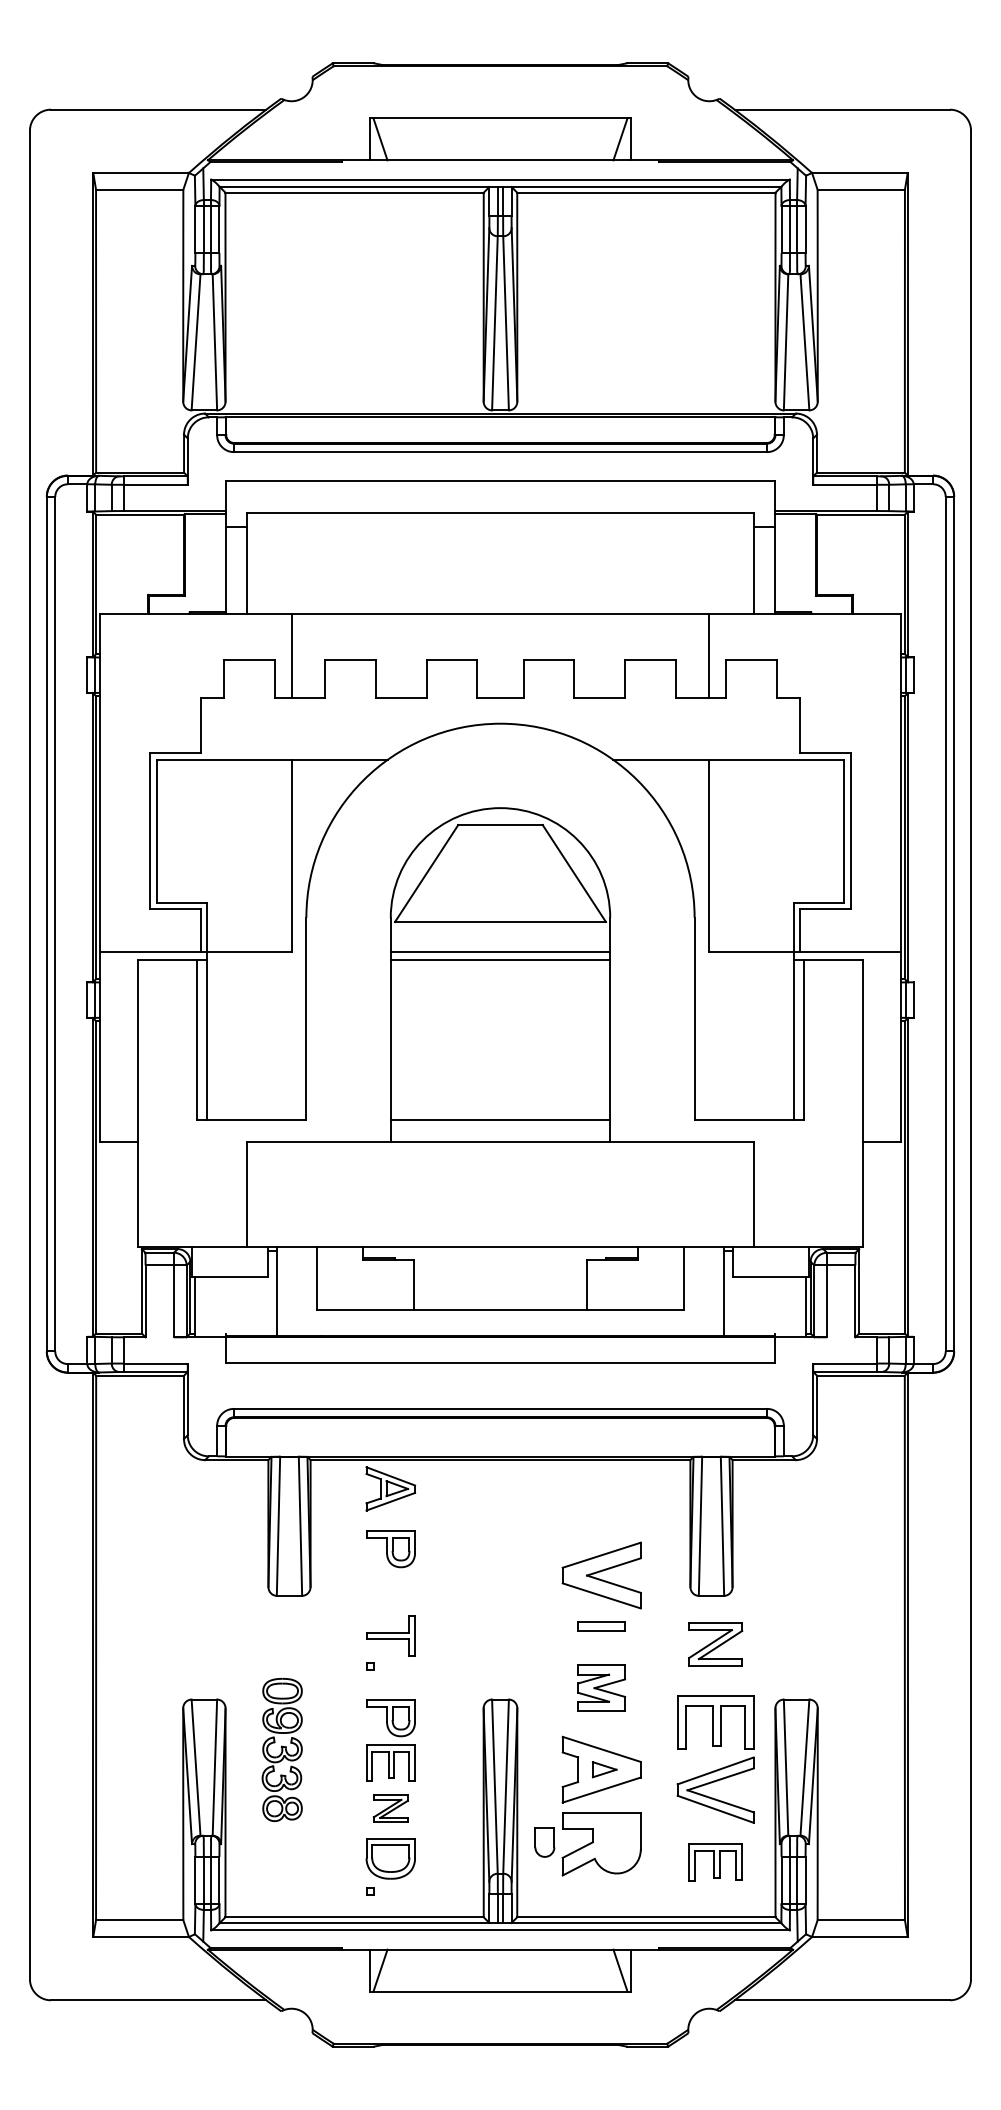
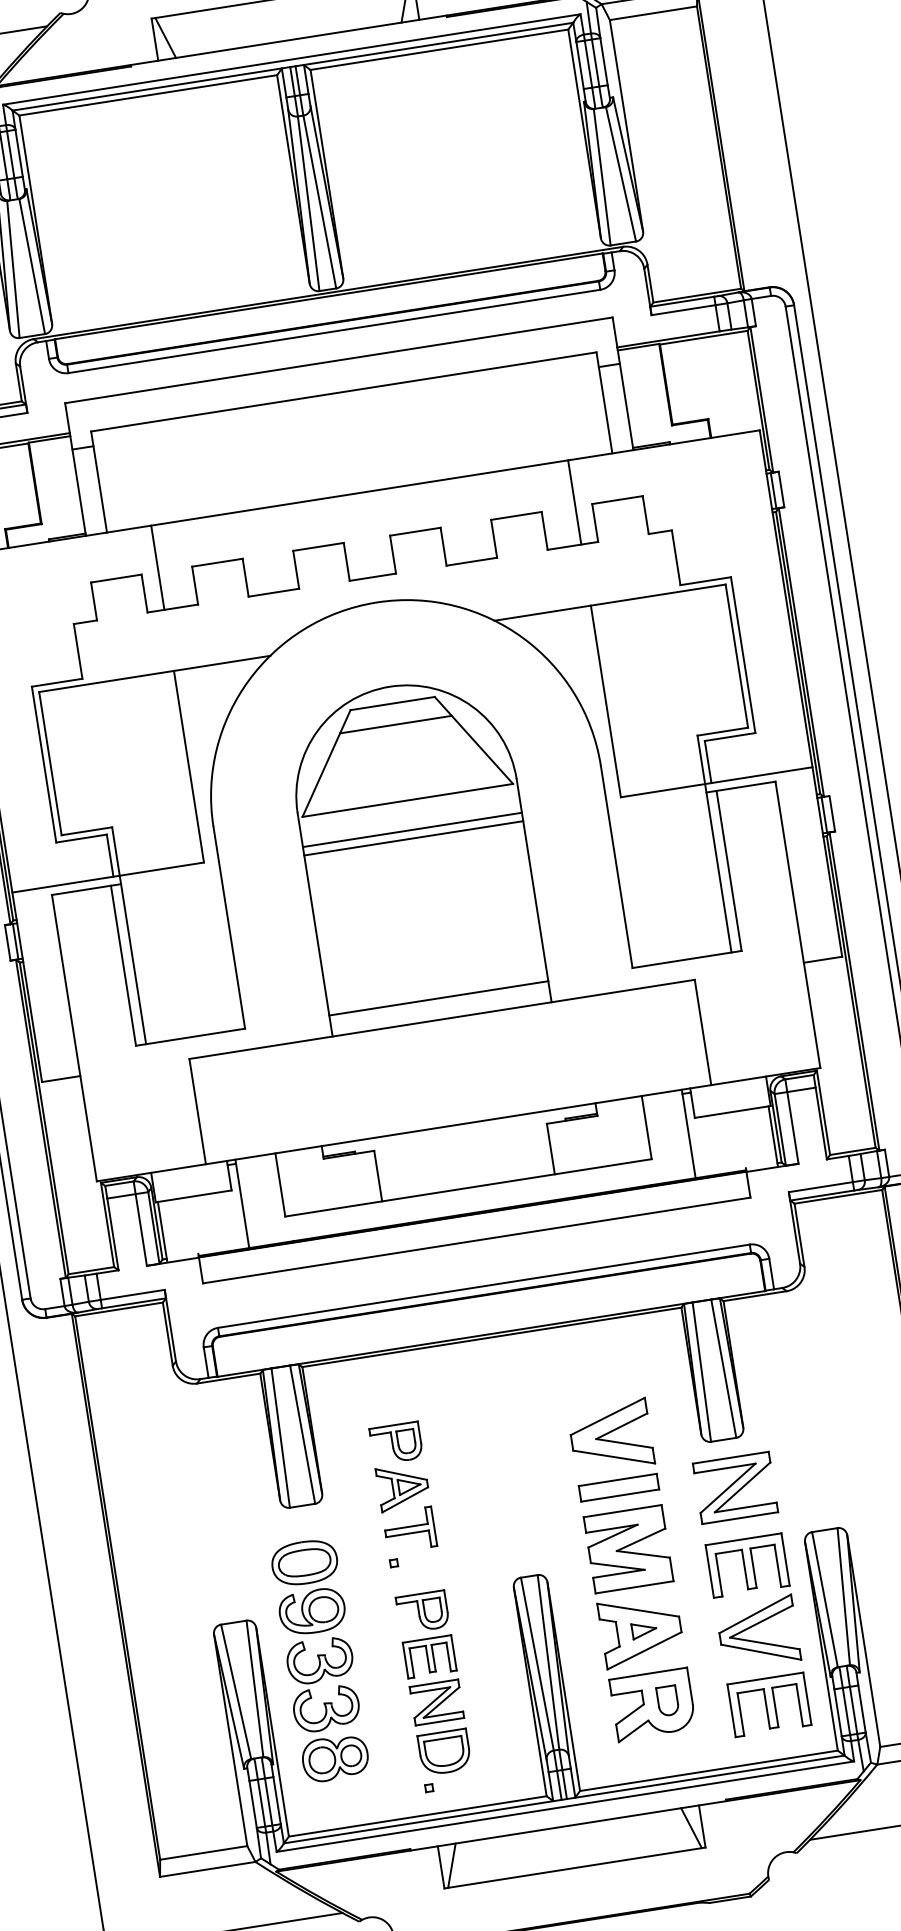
line: (500, 846) -> (396, 725), added
part: (390, 1488) -> (402, 1486), moved
part: (601, 1626) -> (618, 1487), size x1.67
part: (715, 1644) -> (735, 1487), size x1.43
part: (601, 1687) -> (628, 1548), size x1.67
part: (281, 1749) -> (318, 1660), size x1.67
part: (390, 1808) -> (436, 1702), size x1.43
part: (544, 1842) -> (667, 1700), moved
part: (715, 1861) -> (769, 1704), size x1.43

